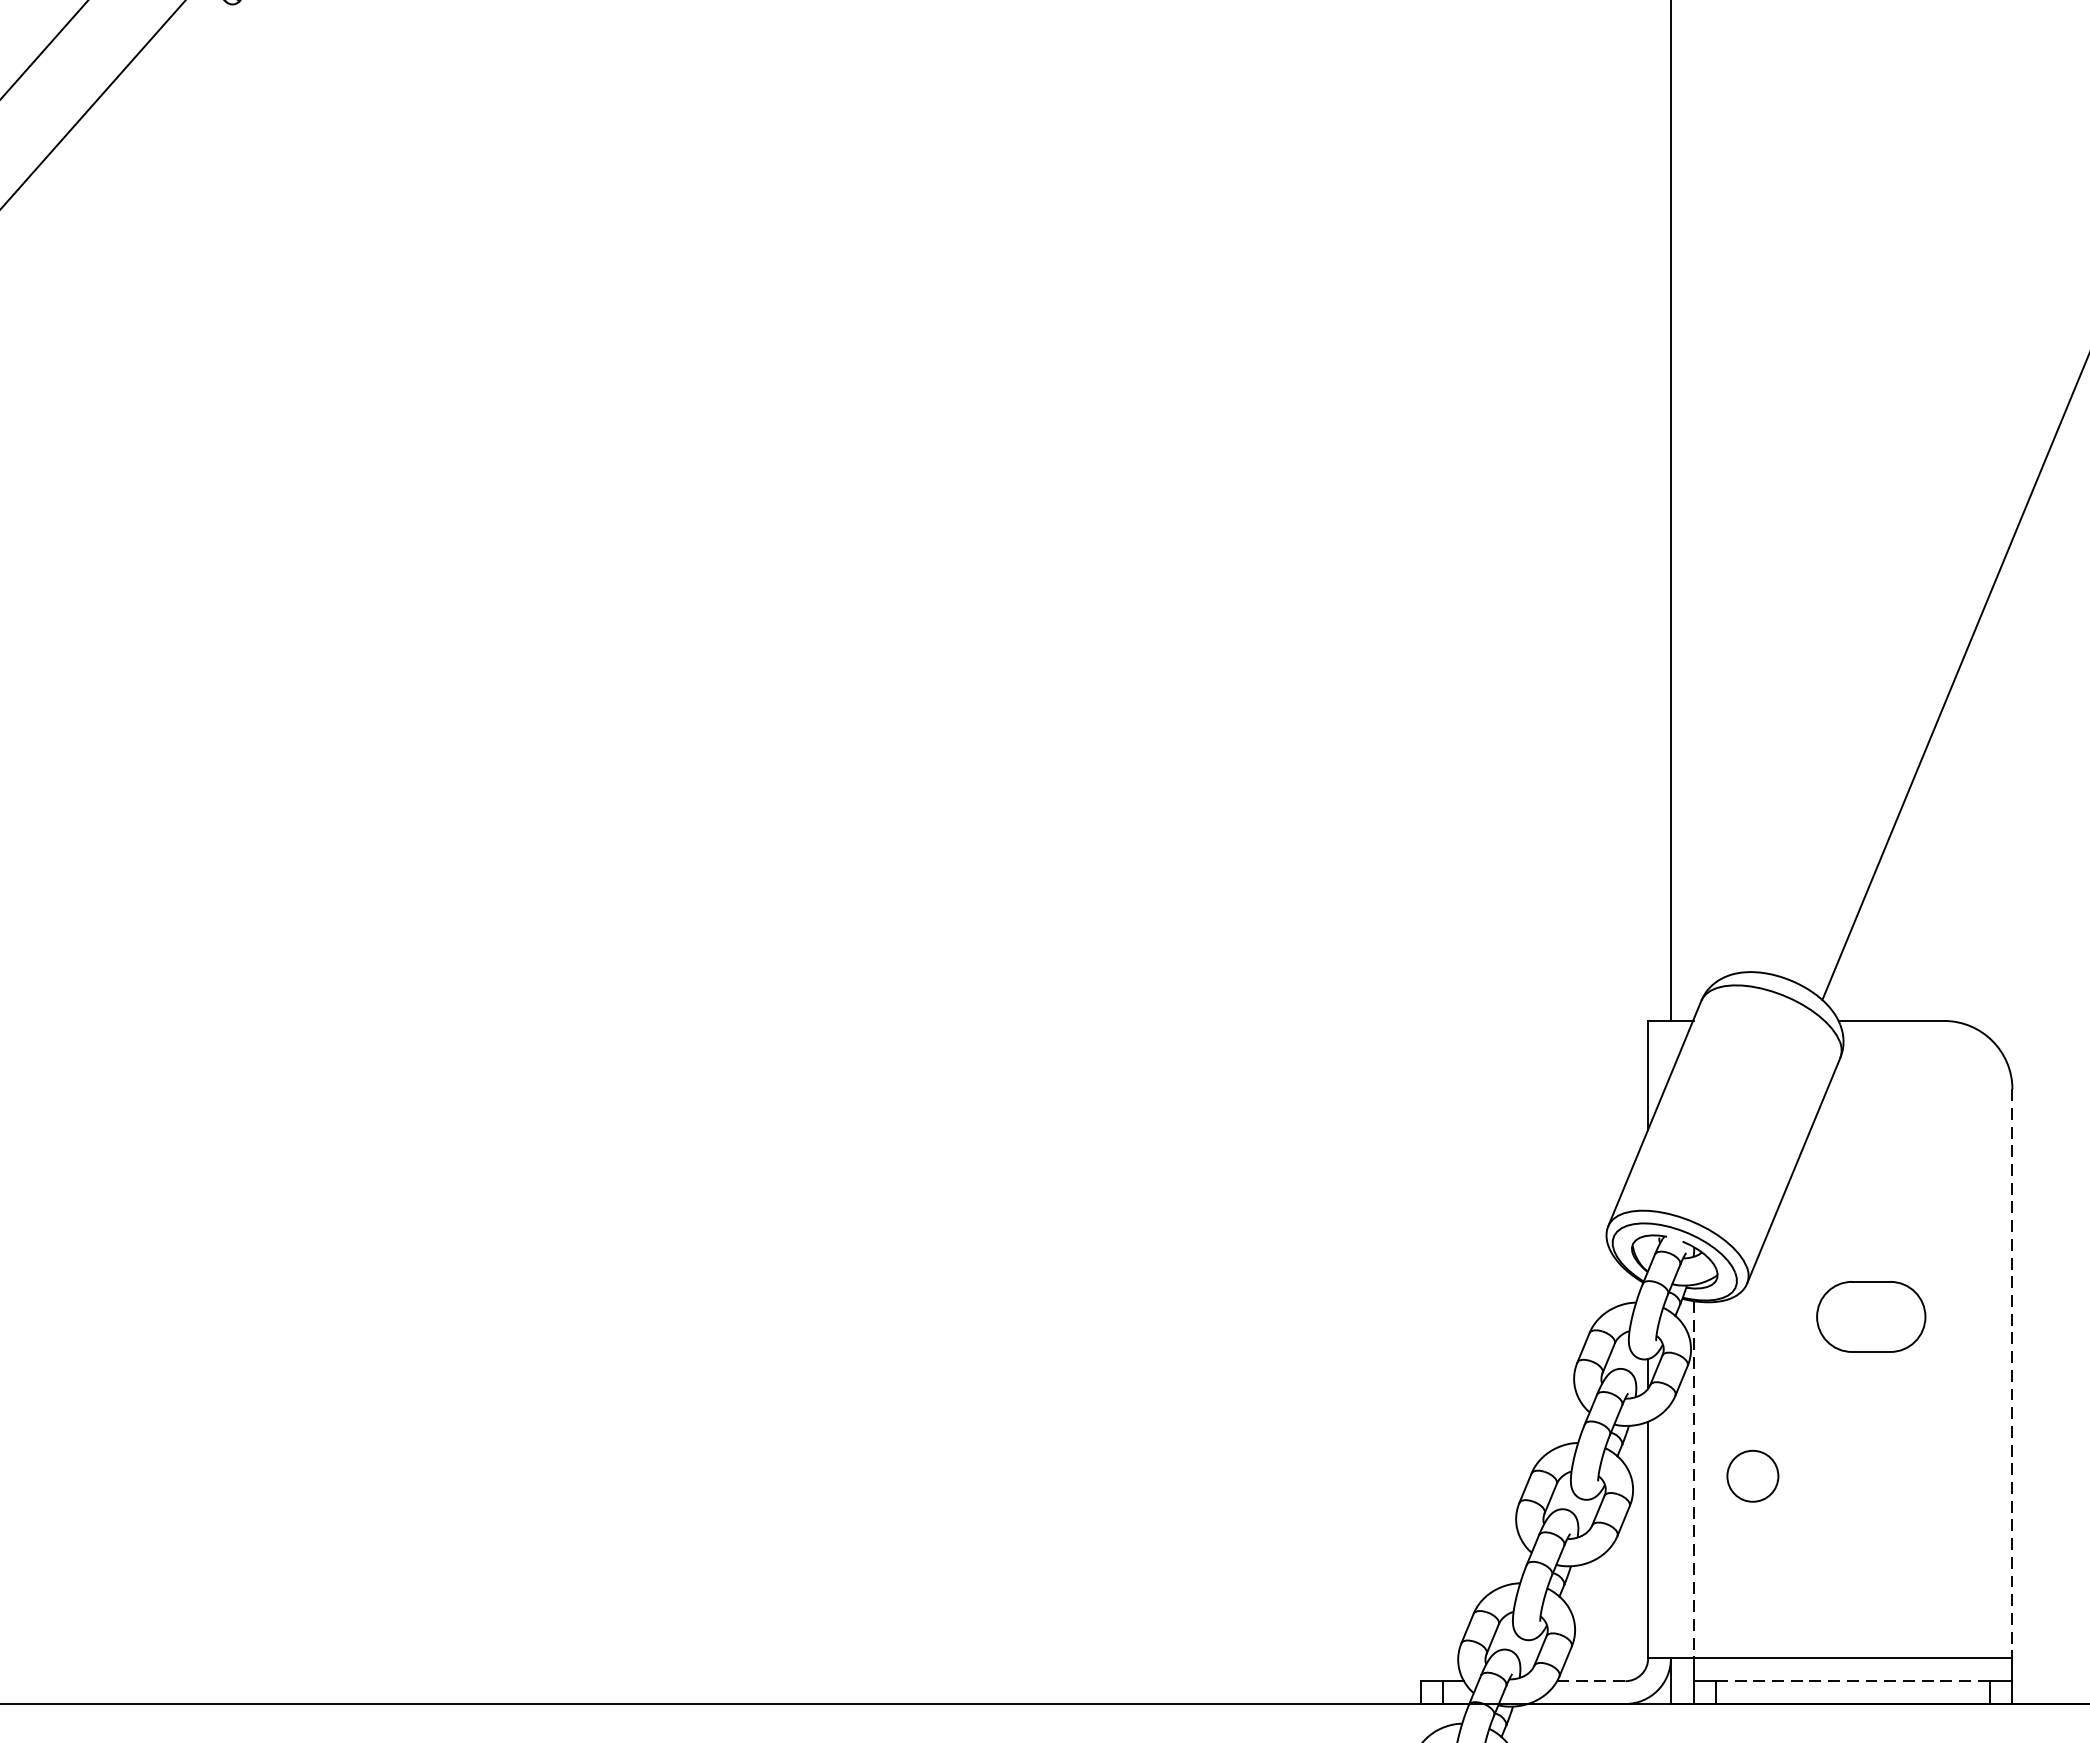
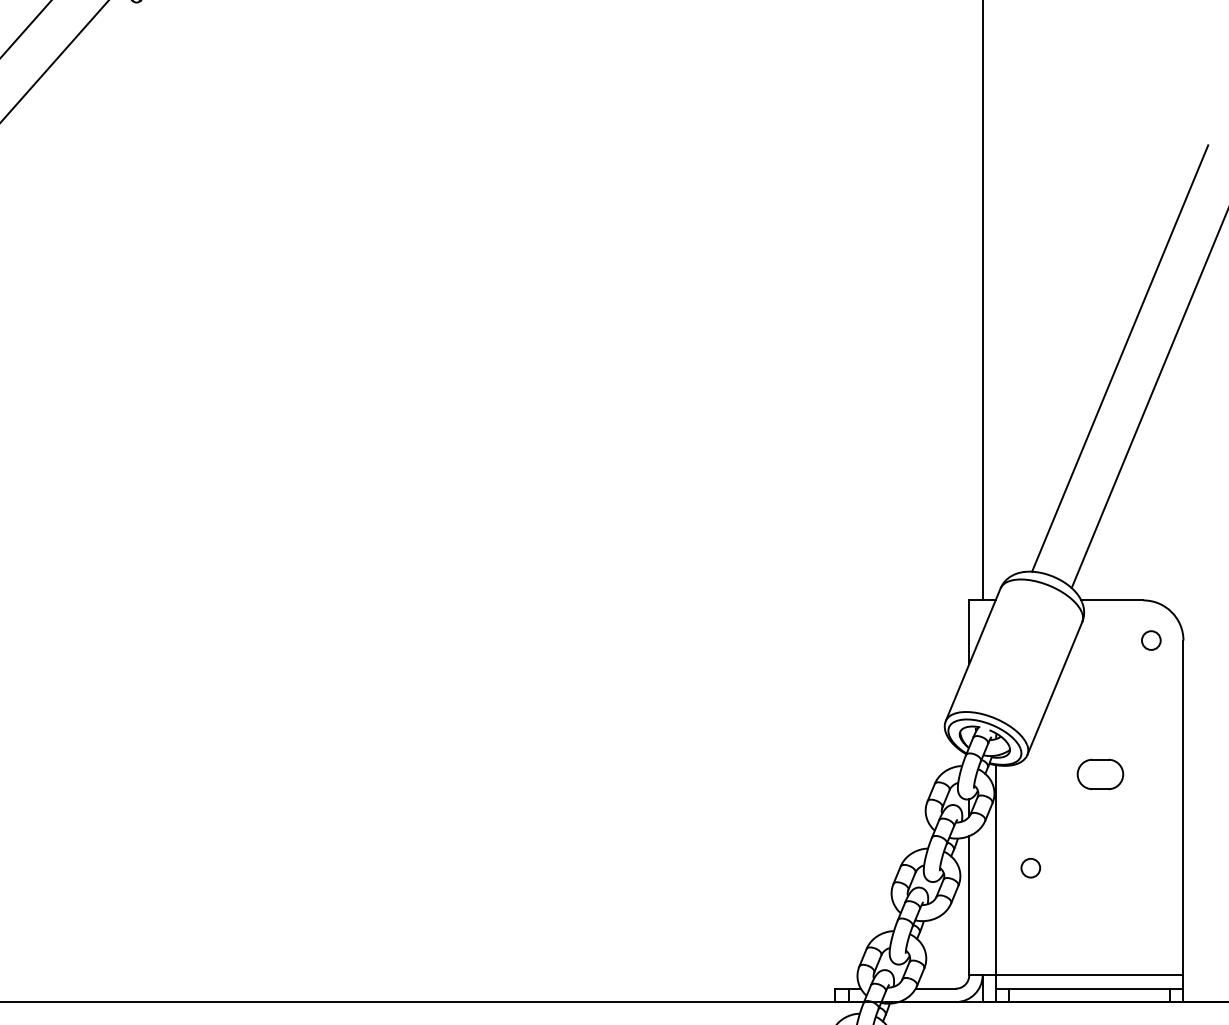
line: (1905, 609) -> (1120, 358), added
circle: (1958, 1089) -> (1151, 640), added
part: (1871, 1316) -> (1100, 774), size x0.71
line: (2012, 1374) -> (1183, 808), dashed -> solid
circle: (1752, 1475) -> (1030, 867), size x0.62
line: (1694, 1480) -> (996, 870), dashed -> solid
line: (1592, 1680) -> (936, 988), dashed -> solid
line: (1852, 1680) -> (1089, 988), dashed -> solid

